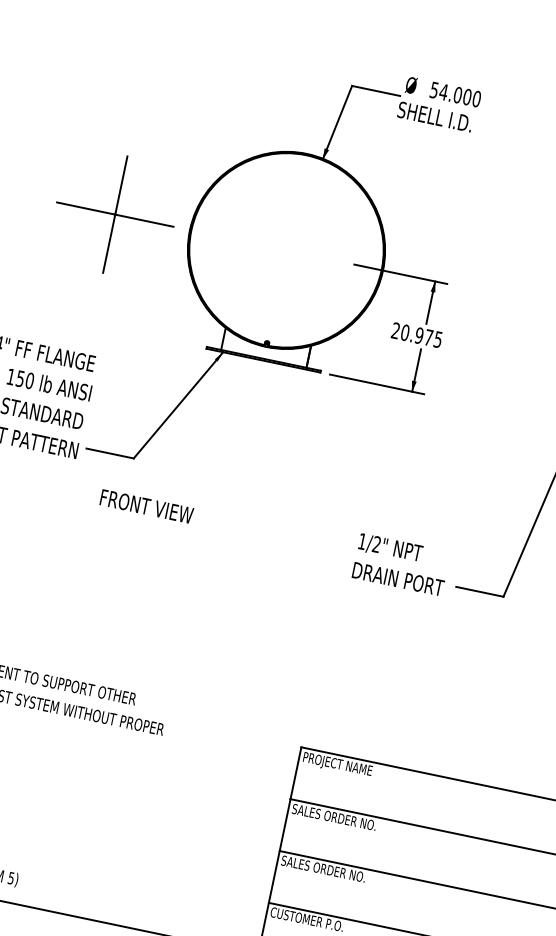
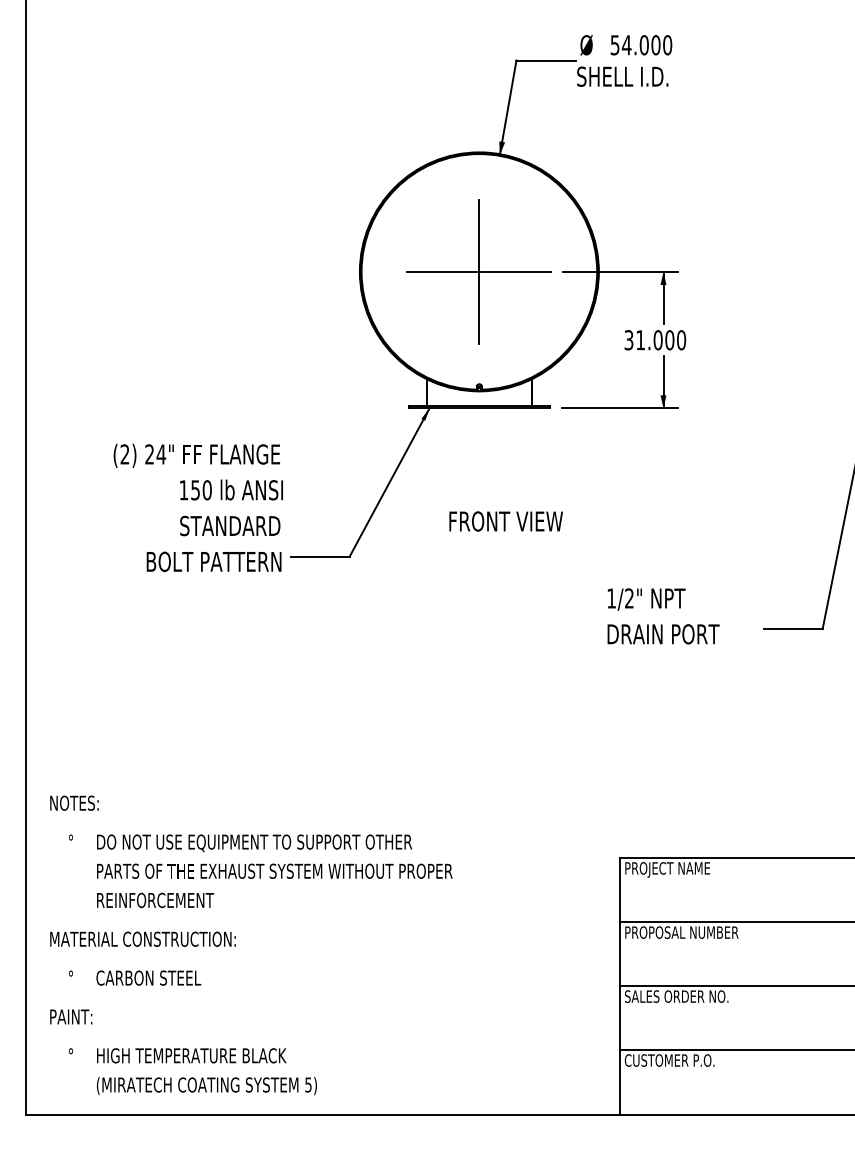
part: (114, 214) -> (478, 271), moved
text: (417, 335) -> (655, 340), 20.975 -> 31.000
text: (146, 506) -> (505, 521), moved
text: (401, 564) -> (663, 616), moved
text: (338, 818) -> (681, 932), SALES ORDER NO. -> PROPOSAL NUMBER

